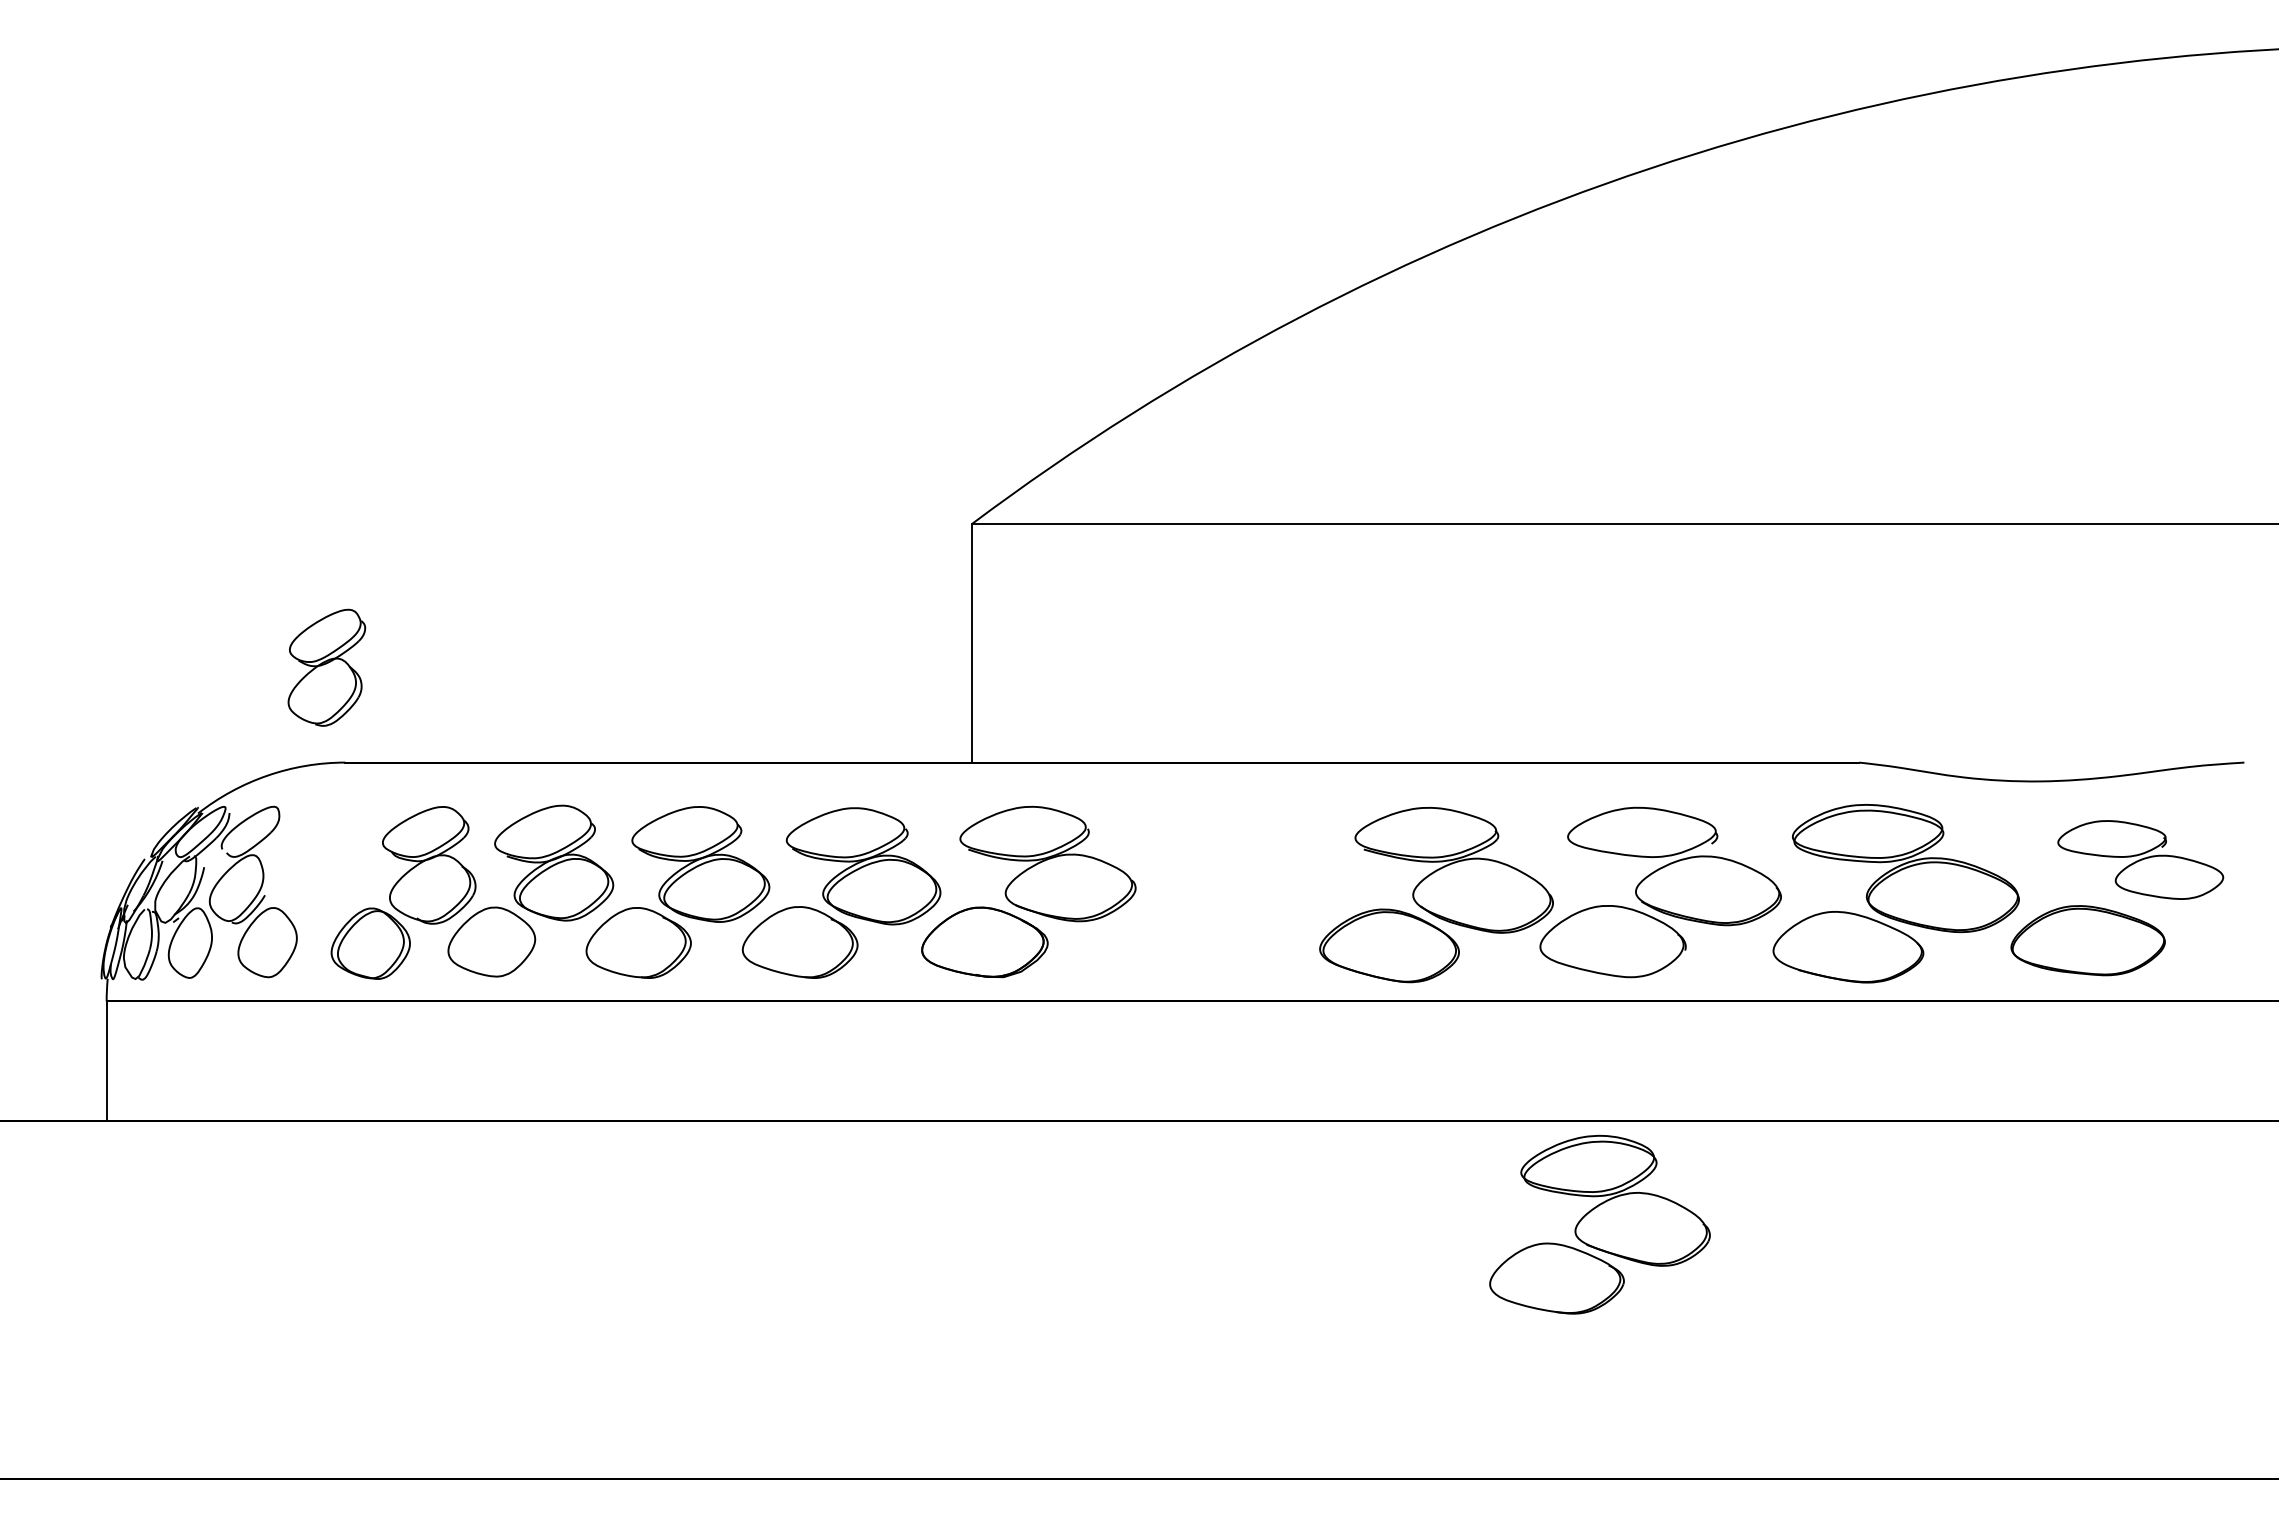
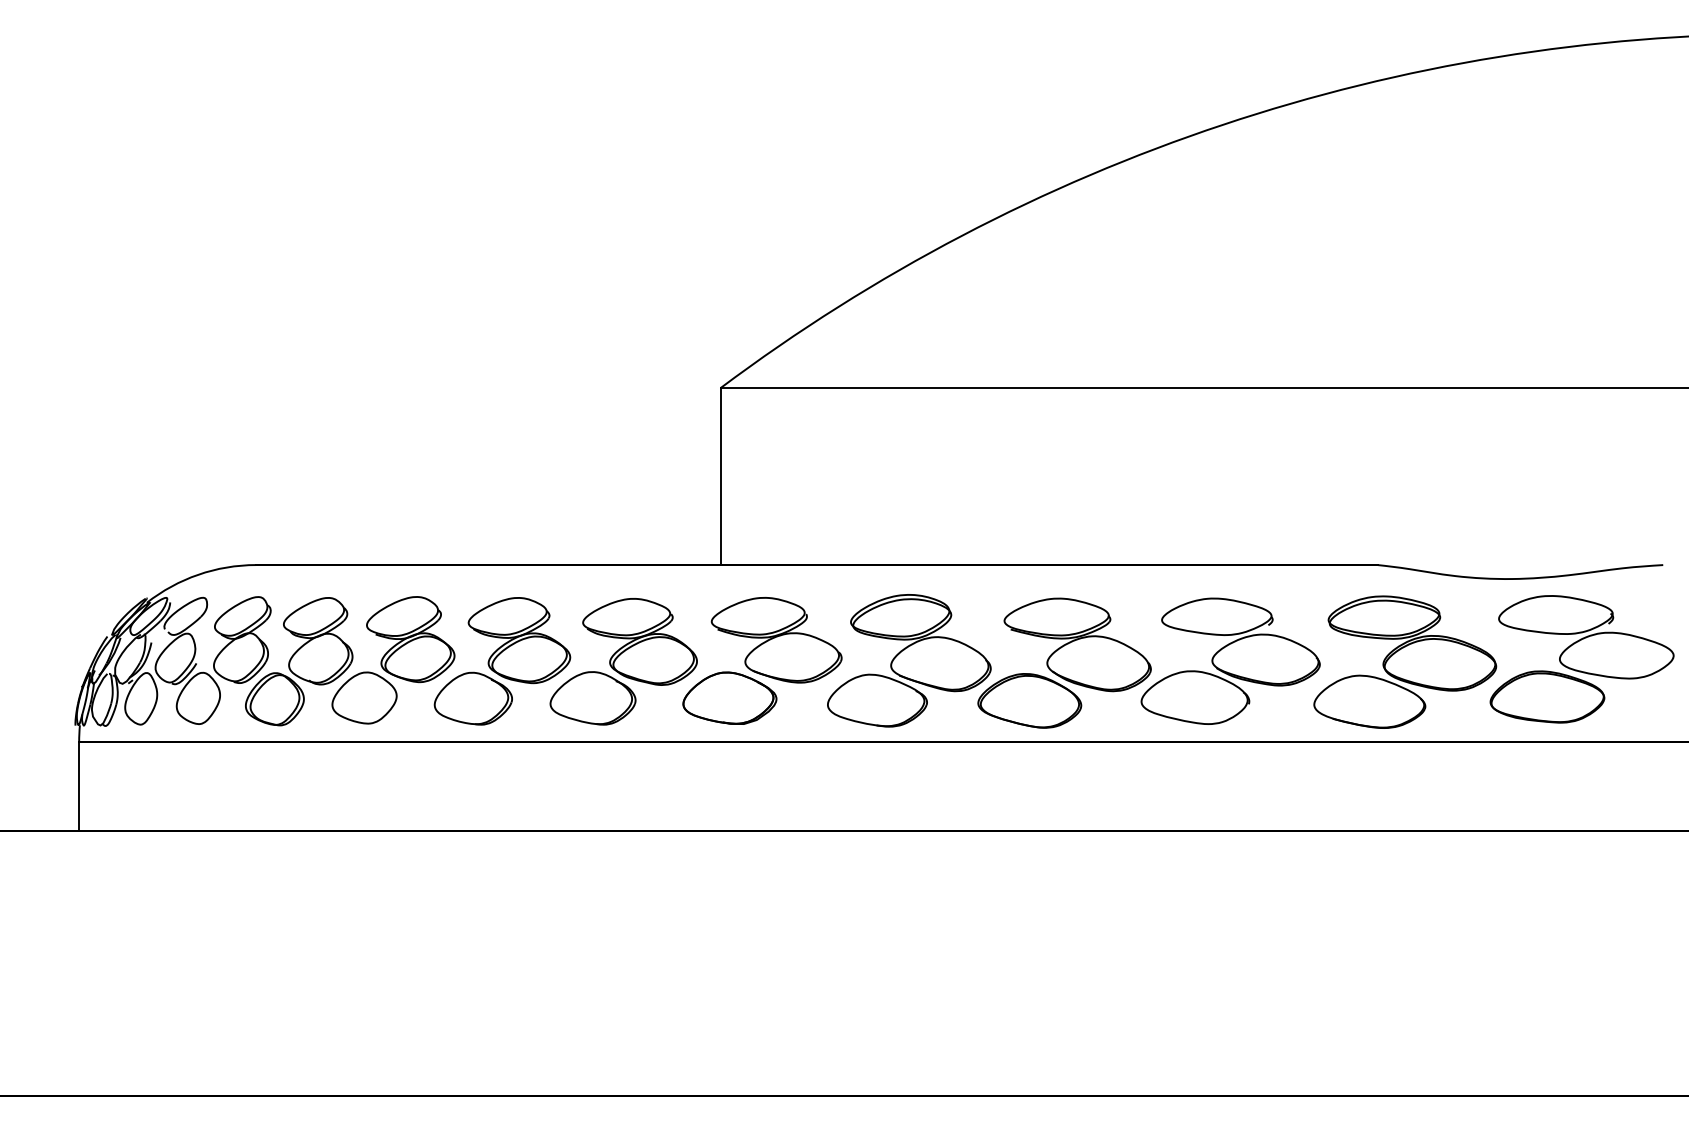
part: (326, 667) -> (242, 639), moved
part: (2140, 859) -> (1586, 636), size x1.43
part: (1599, 1224) -> (908, 660), moved

